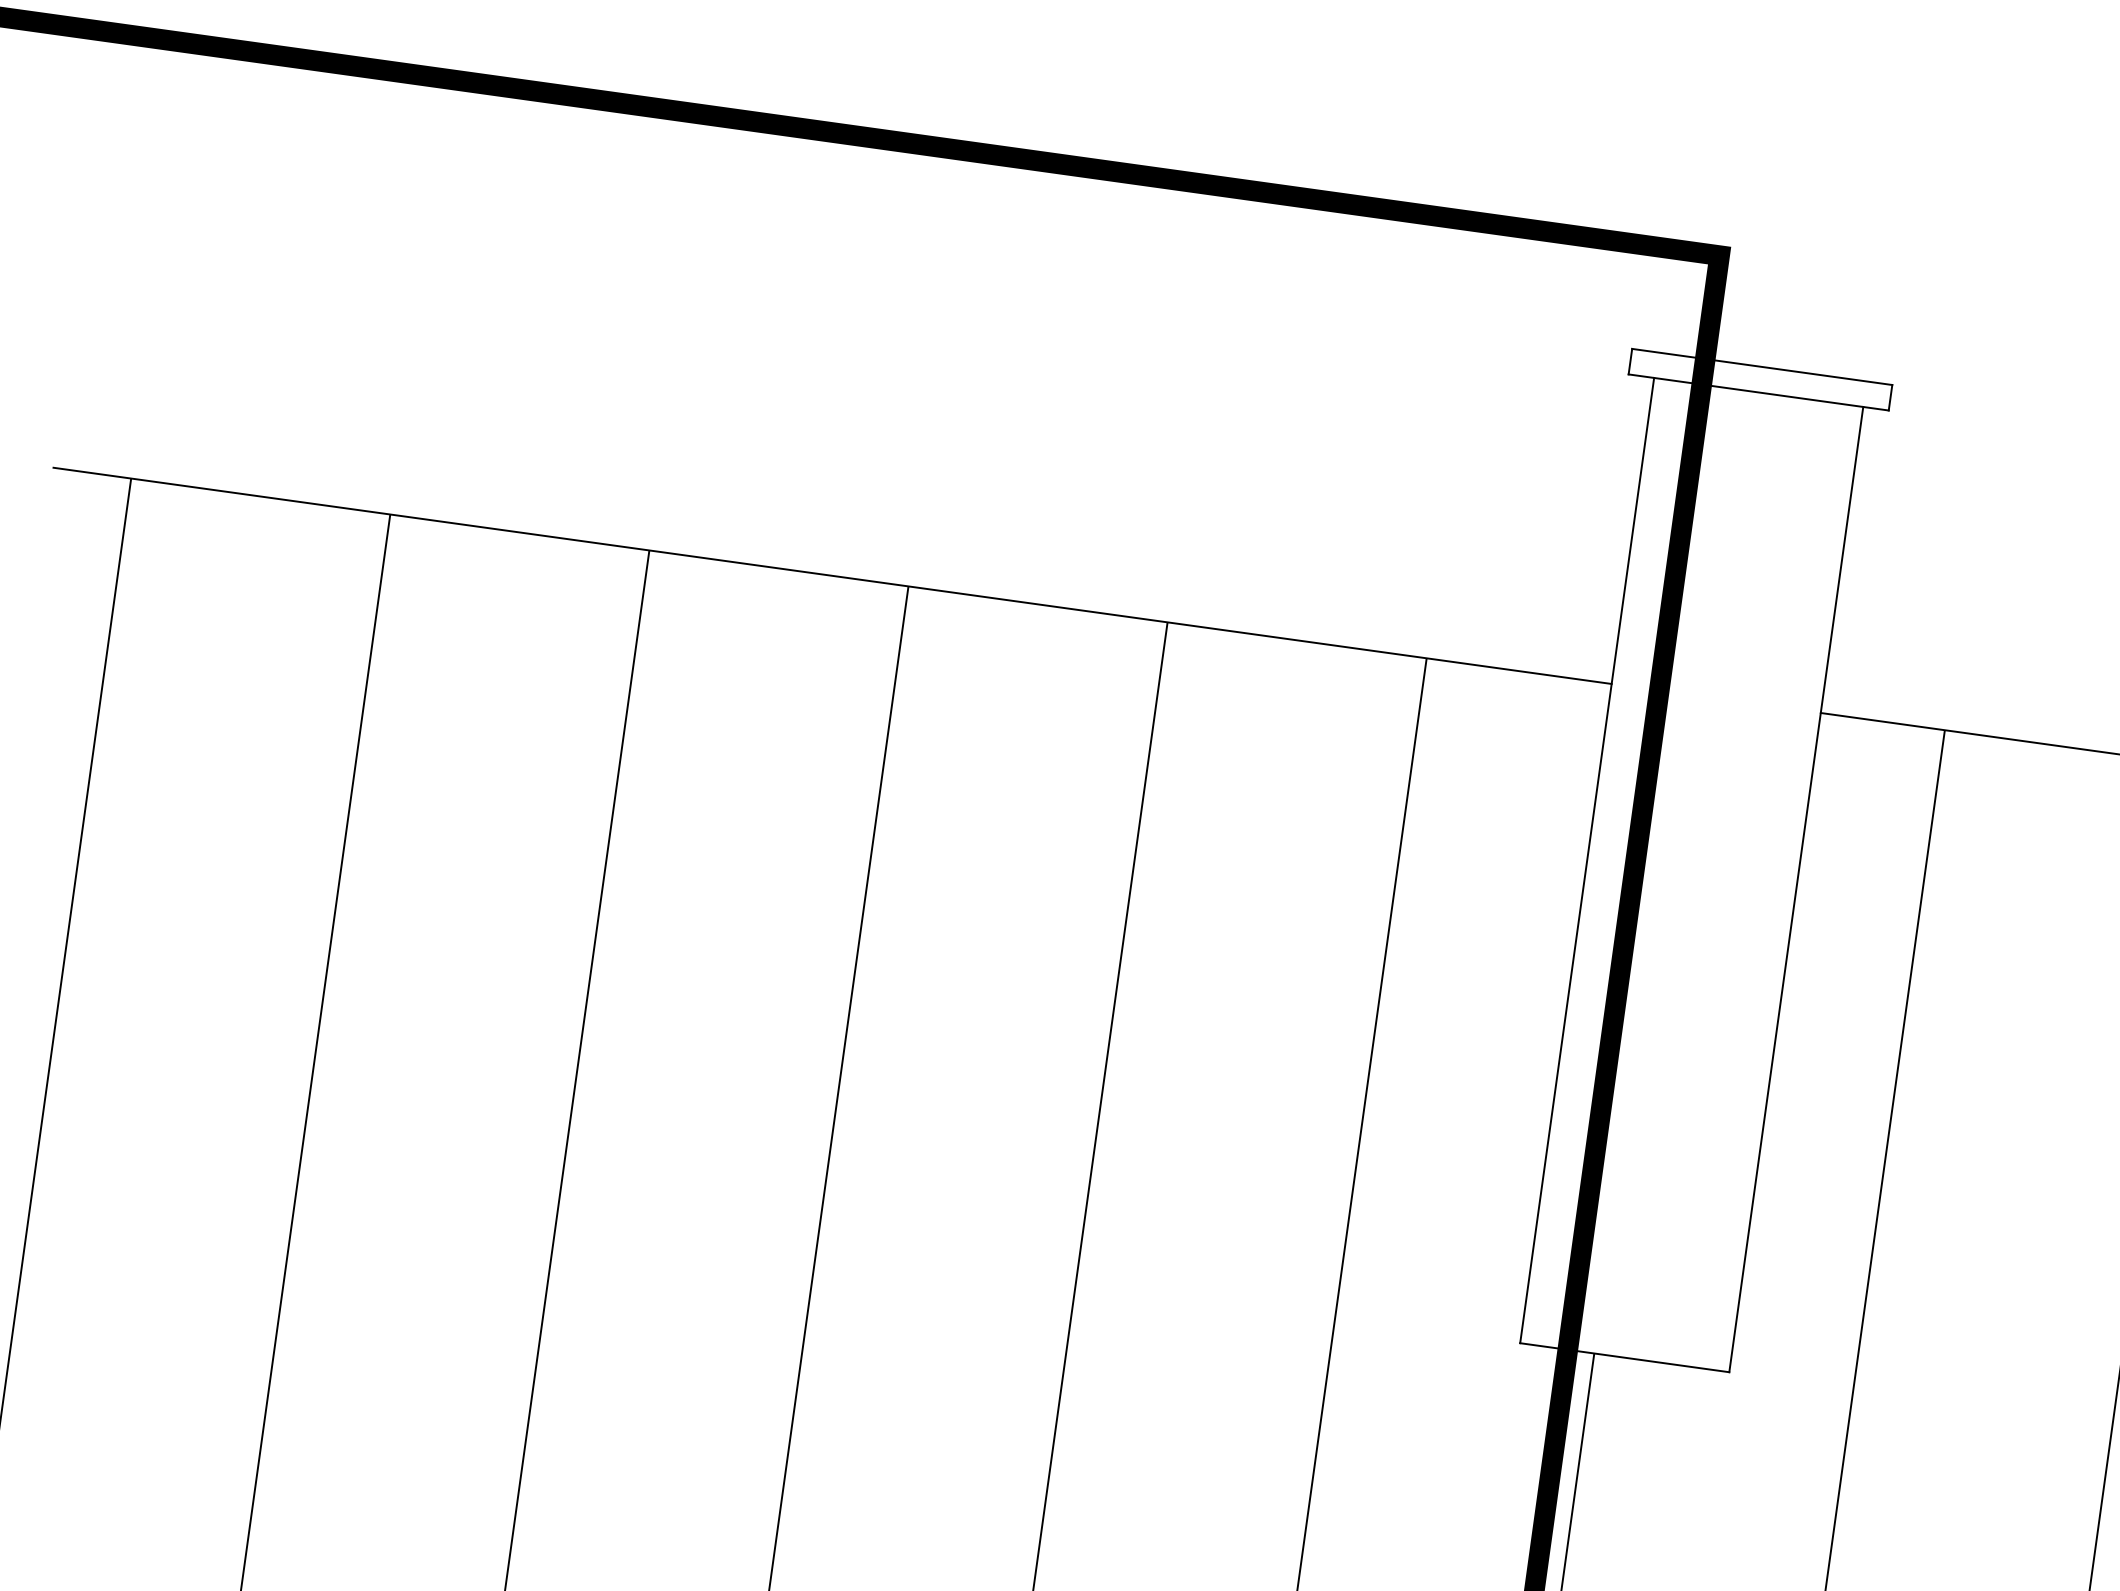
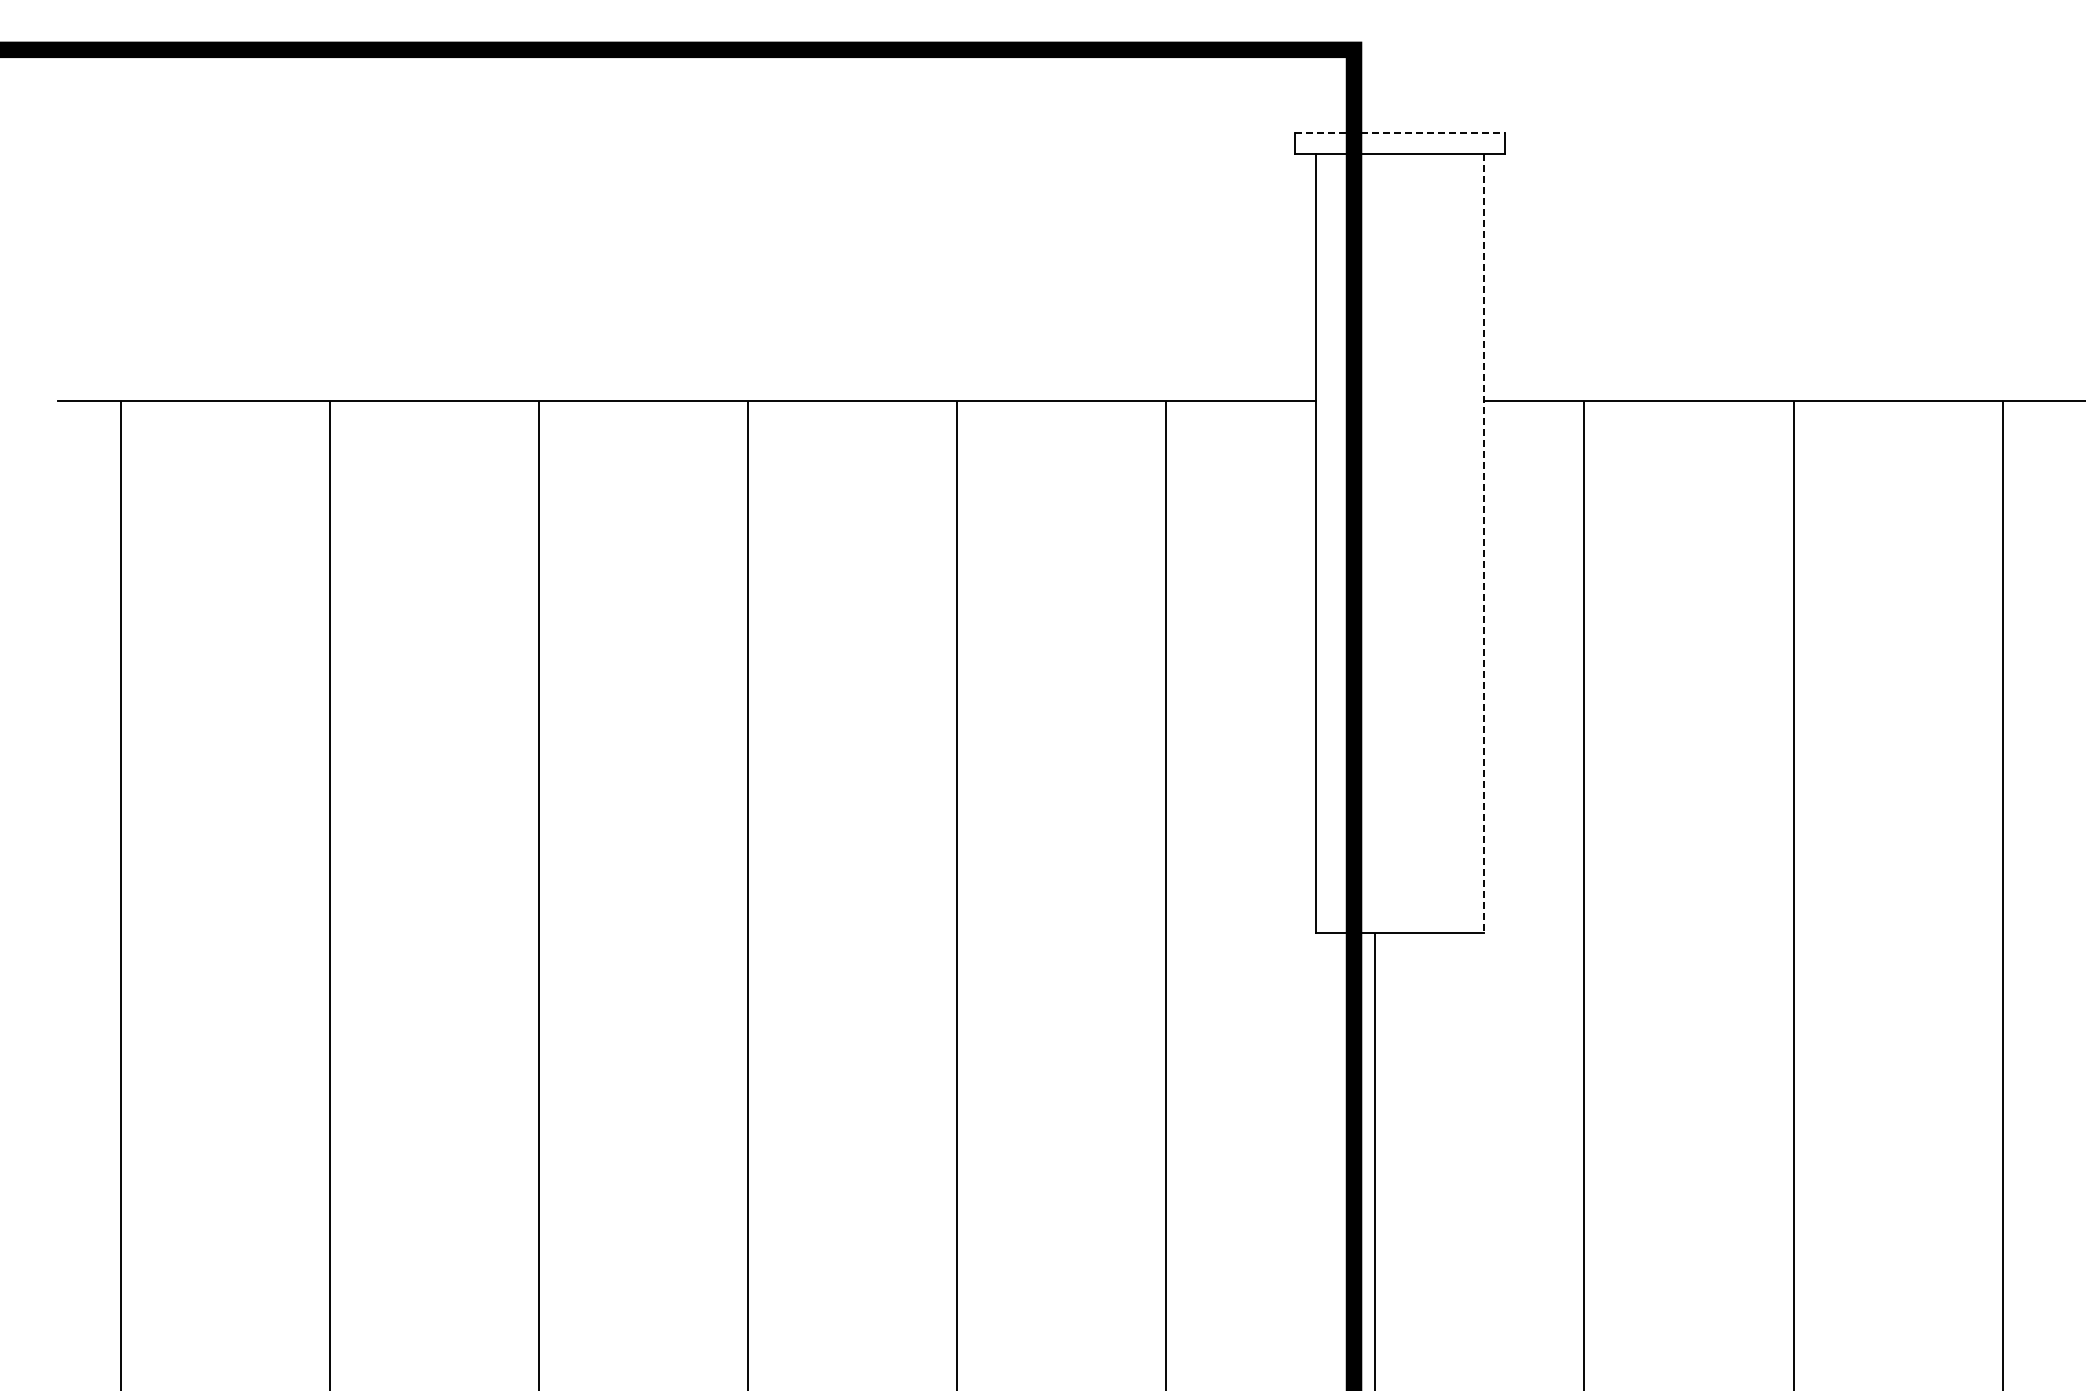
line: (1761, 367) -> (1399, 133), solid -> dashed
line: (1796, 889) -> (1484, 543), solid -> dashed

